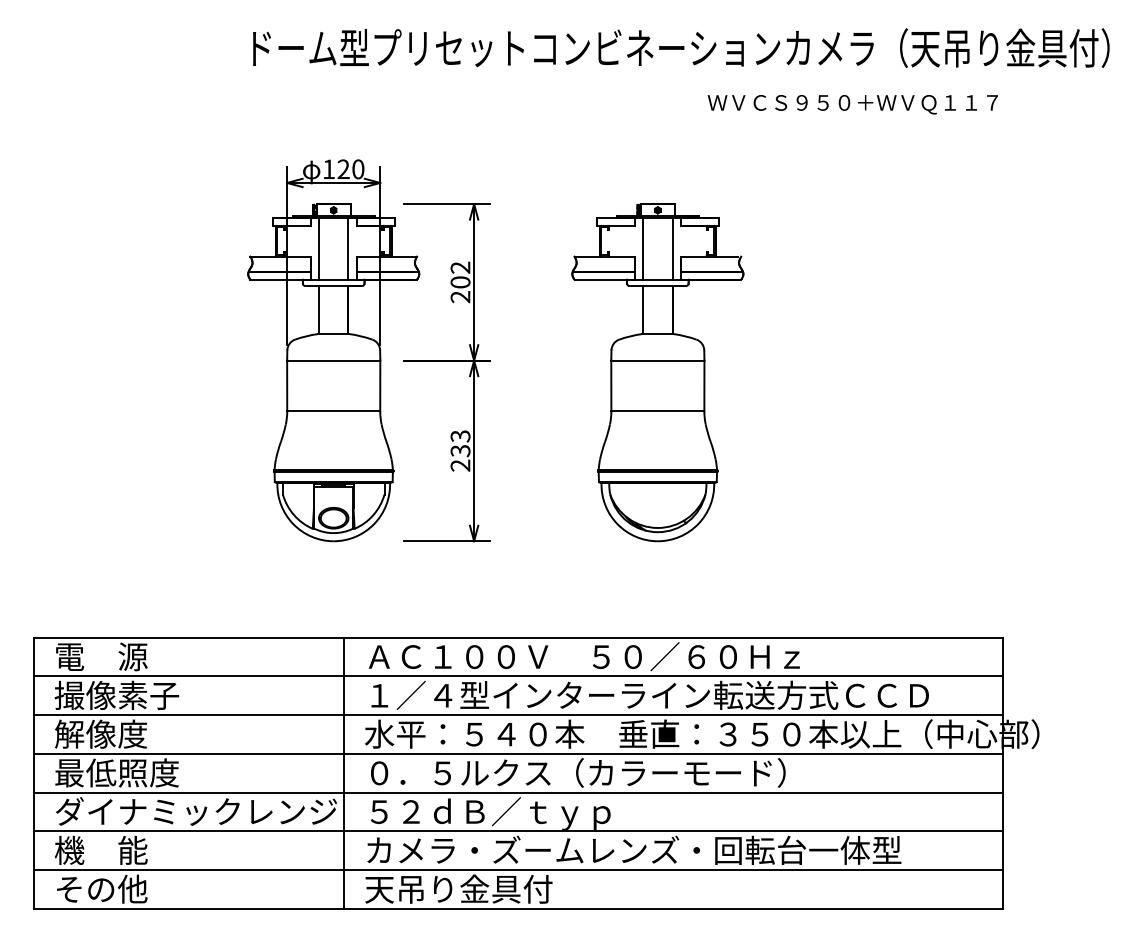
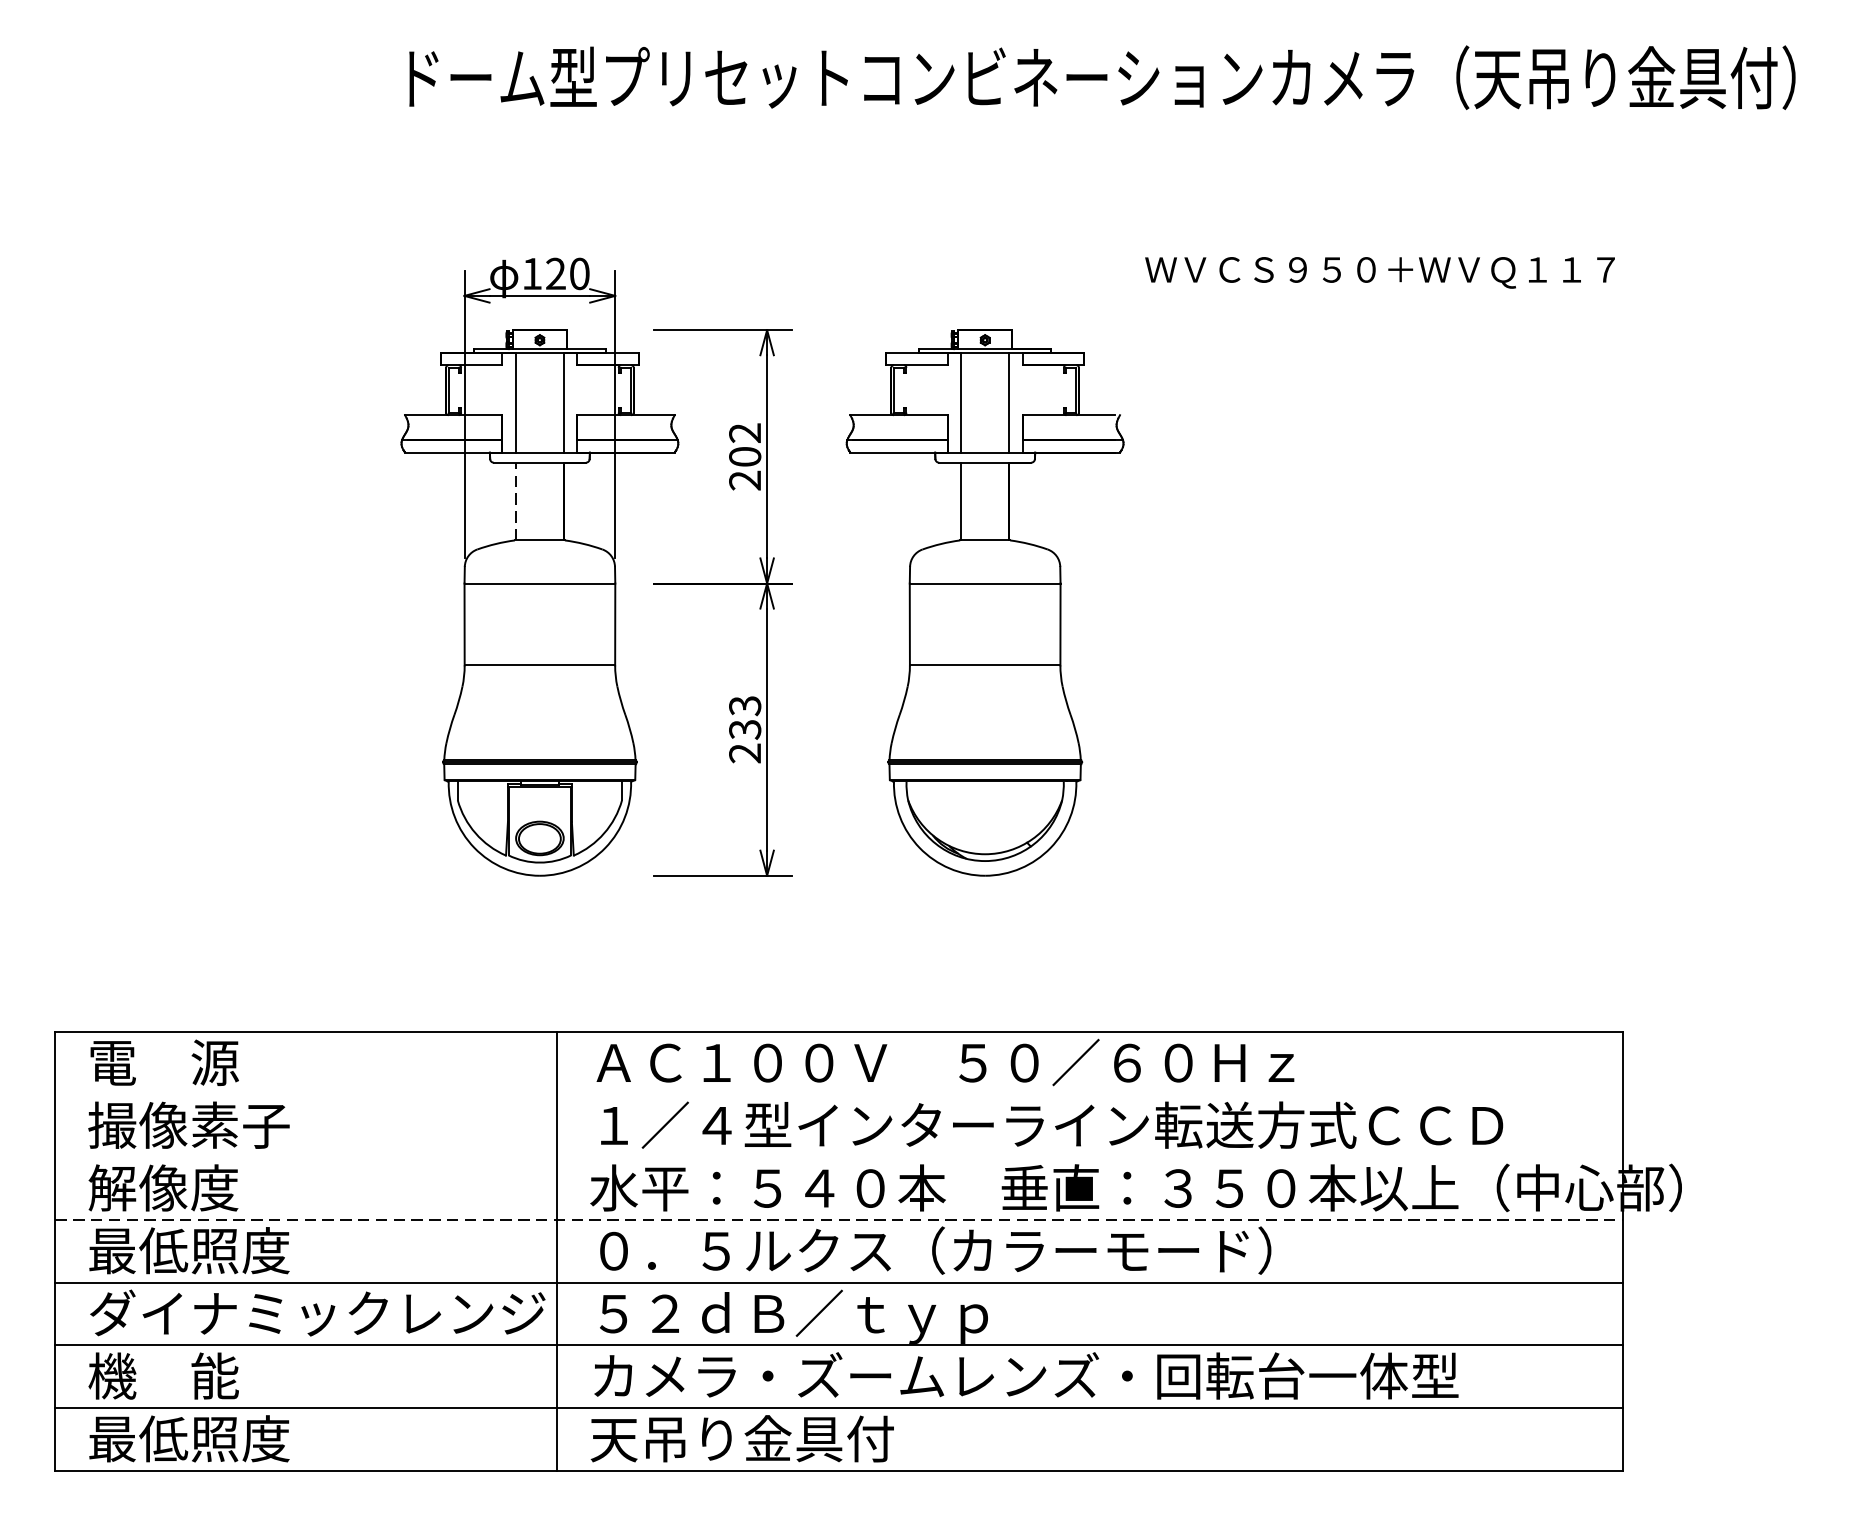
text: (852, 104) -> (1379, 272), moved
line: (319, 309) -> (516, 500), solid -> dashed
part: (657, 372) -> (984, 602), moved
line: (518, 676) -> (838, 1094), removed
line: (518, 715) -> (838, 1157), removed
line: (519, 753) -> (840, 1219), solid -> dashed
text: (116, 888) -> (188, 1437), その他 -> 最低照度

